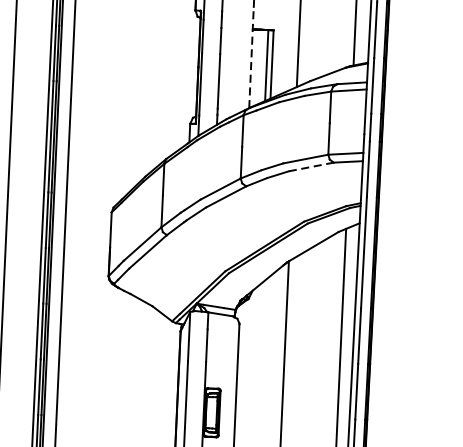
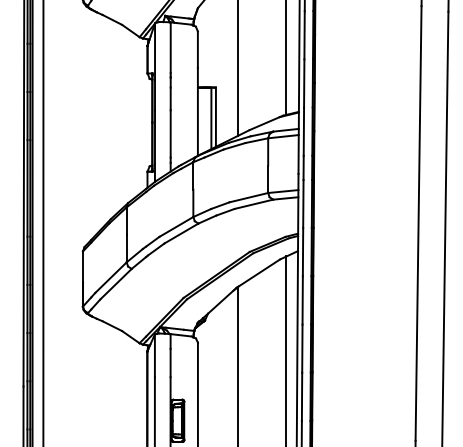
line: (251, 56) -> (197, 111), dashed -> solid
line: (310, 167) -> (253, 204), dashed -> solid

